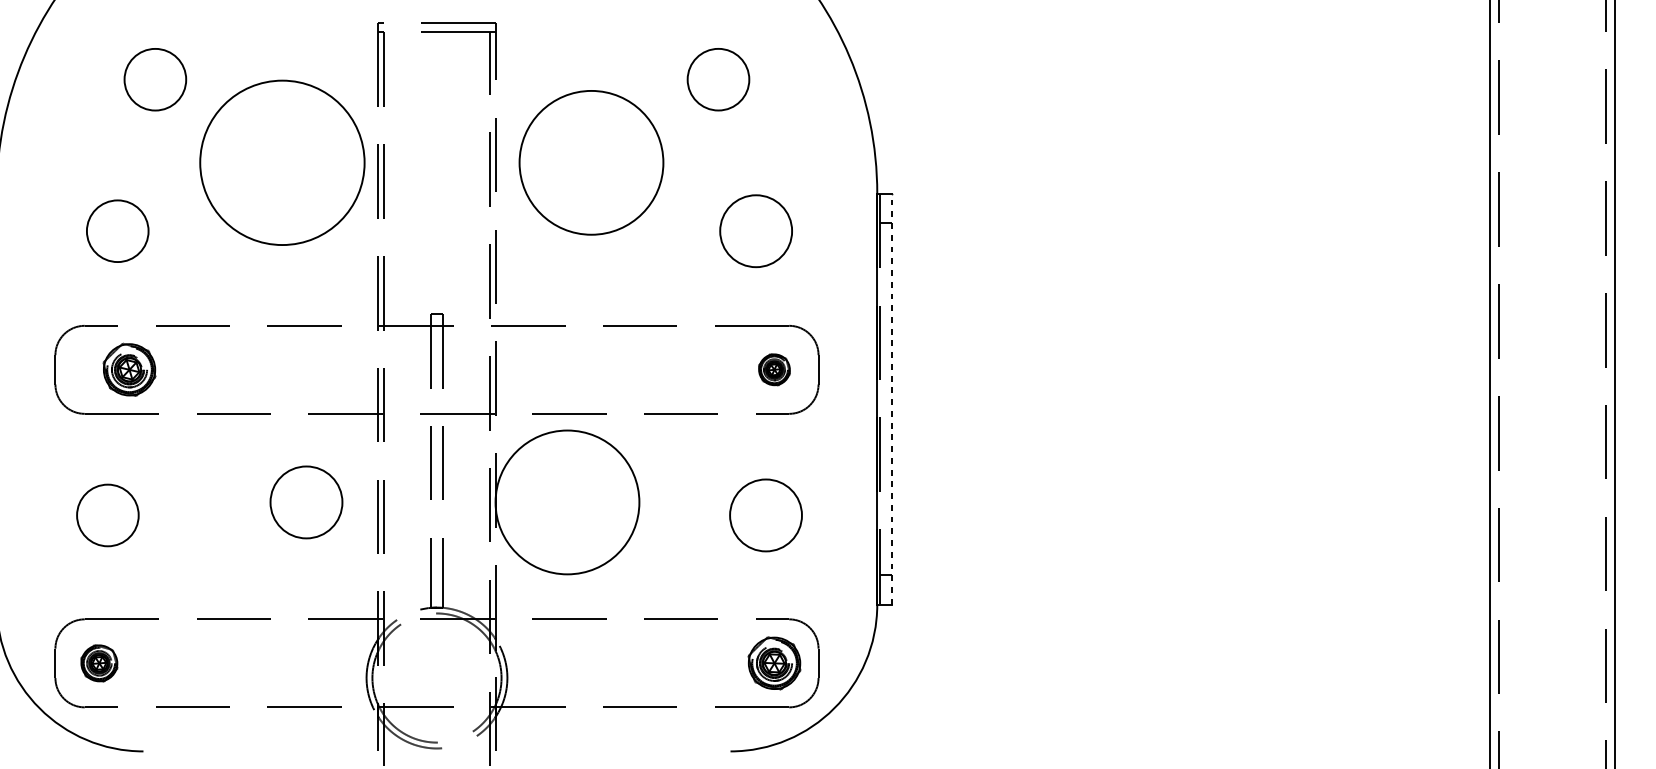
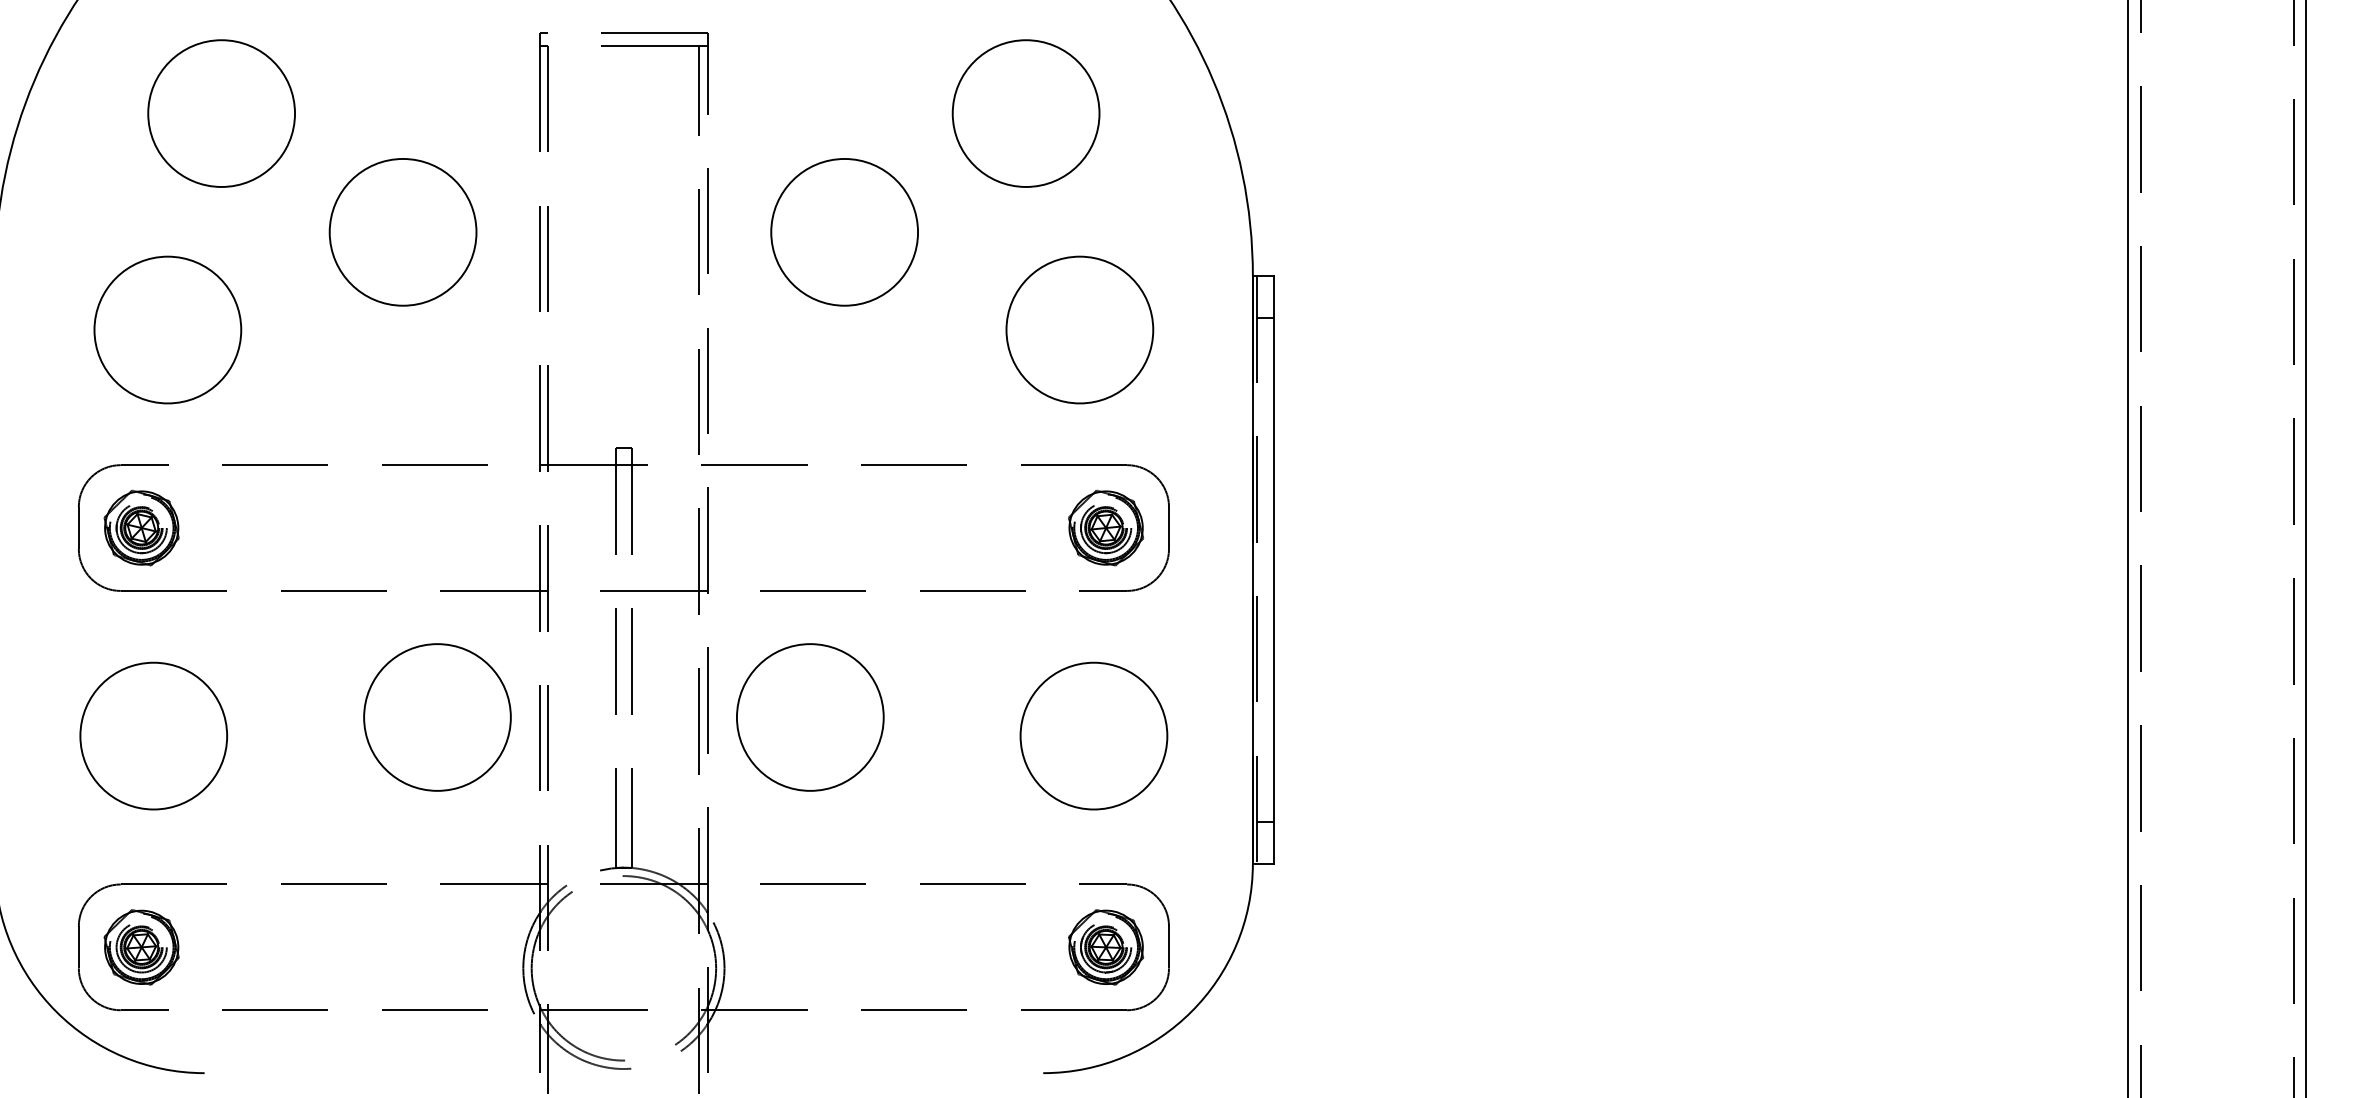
circle: (155, 79) -> (221, 113), size x1.67
circle: (718, 79) -> (1025, 113), size x1.67
circle: (282, 162) -> (402, 231), size x0.62
circle: (591, 162) -> (844, 231), size x0.71
circle: (117, 230) -> (167, 329), size x1.67
circle: (755, 230) -> (1079, 329), size x1.43
part: (129, 369) -> (141, 527), moved
part: (774, 369) -> (1105, 527), size x1.67
line: (891, 398) -> (1273, 569), dashed -> solid
circle: (306, 502) -> (437, 717), size x1.43
circle: (566, 502) -> (809, 717), size x0.71
circle: (107, 515) -> (153, 735), size x1.67
circle: (765, 515) -> (1093, 735), size x1.43
part: (99, 663) -> (141, 947), size x1.43

